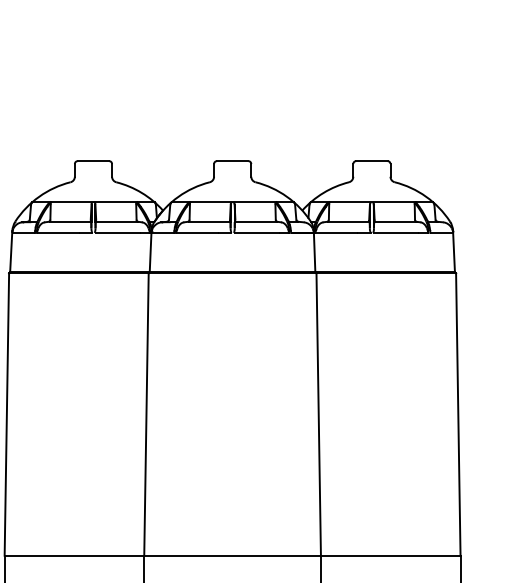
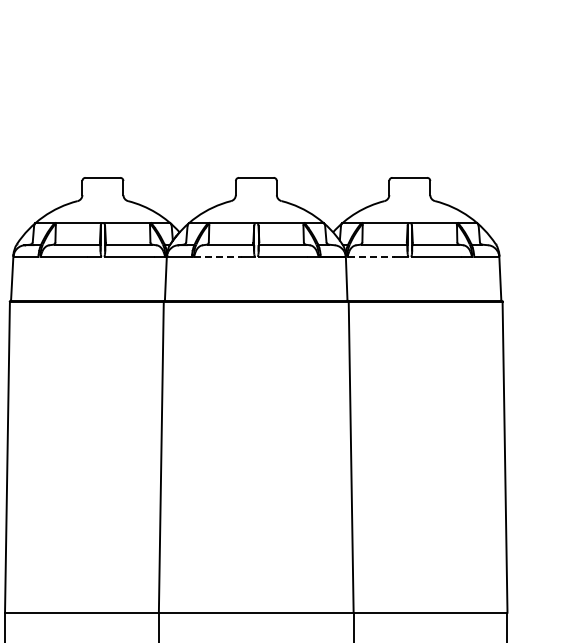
line: (196, 233) -> (216, 257), solid -> dashed
line: (336, 233) -> (370, 257), solid -> dashed

